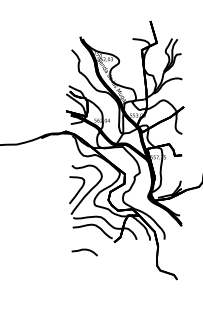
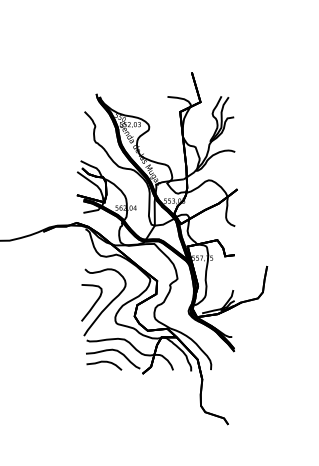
part: (84, 252) -> (104, 365), moved

